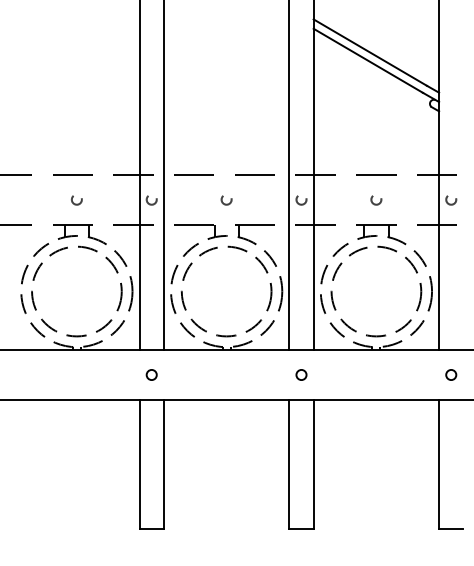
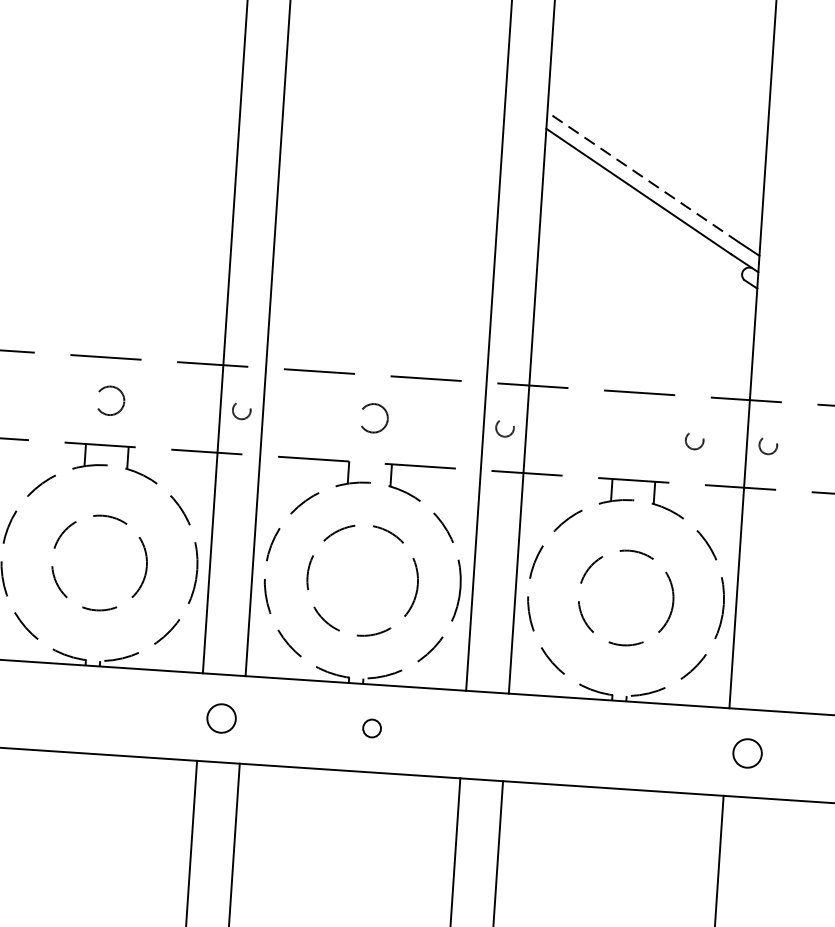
line: (370, 52) -> (643, 177), solid -> dashed
circle: (76, 200) -> (109, 402), size x1.6
circle: (226, 200) -> (373, 420), size x1.6
circle: (376, 200) -> (694, 441), moved
circle: (76, 291) -> (98, 562), size x0.6
circle: (226, 291) -> (362, 580), size x0.7
circle: (376, 291) -> (626, 597), size x0.6
circle: (151, 374) -> (220, 717), size x1.6
circle: (301, 374) -> (372, 727), moved
circle: (451, 374) -> (748, 752), size x1.6

